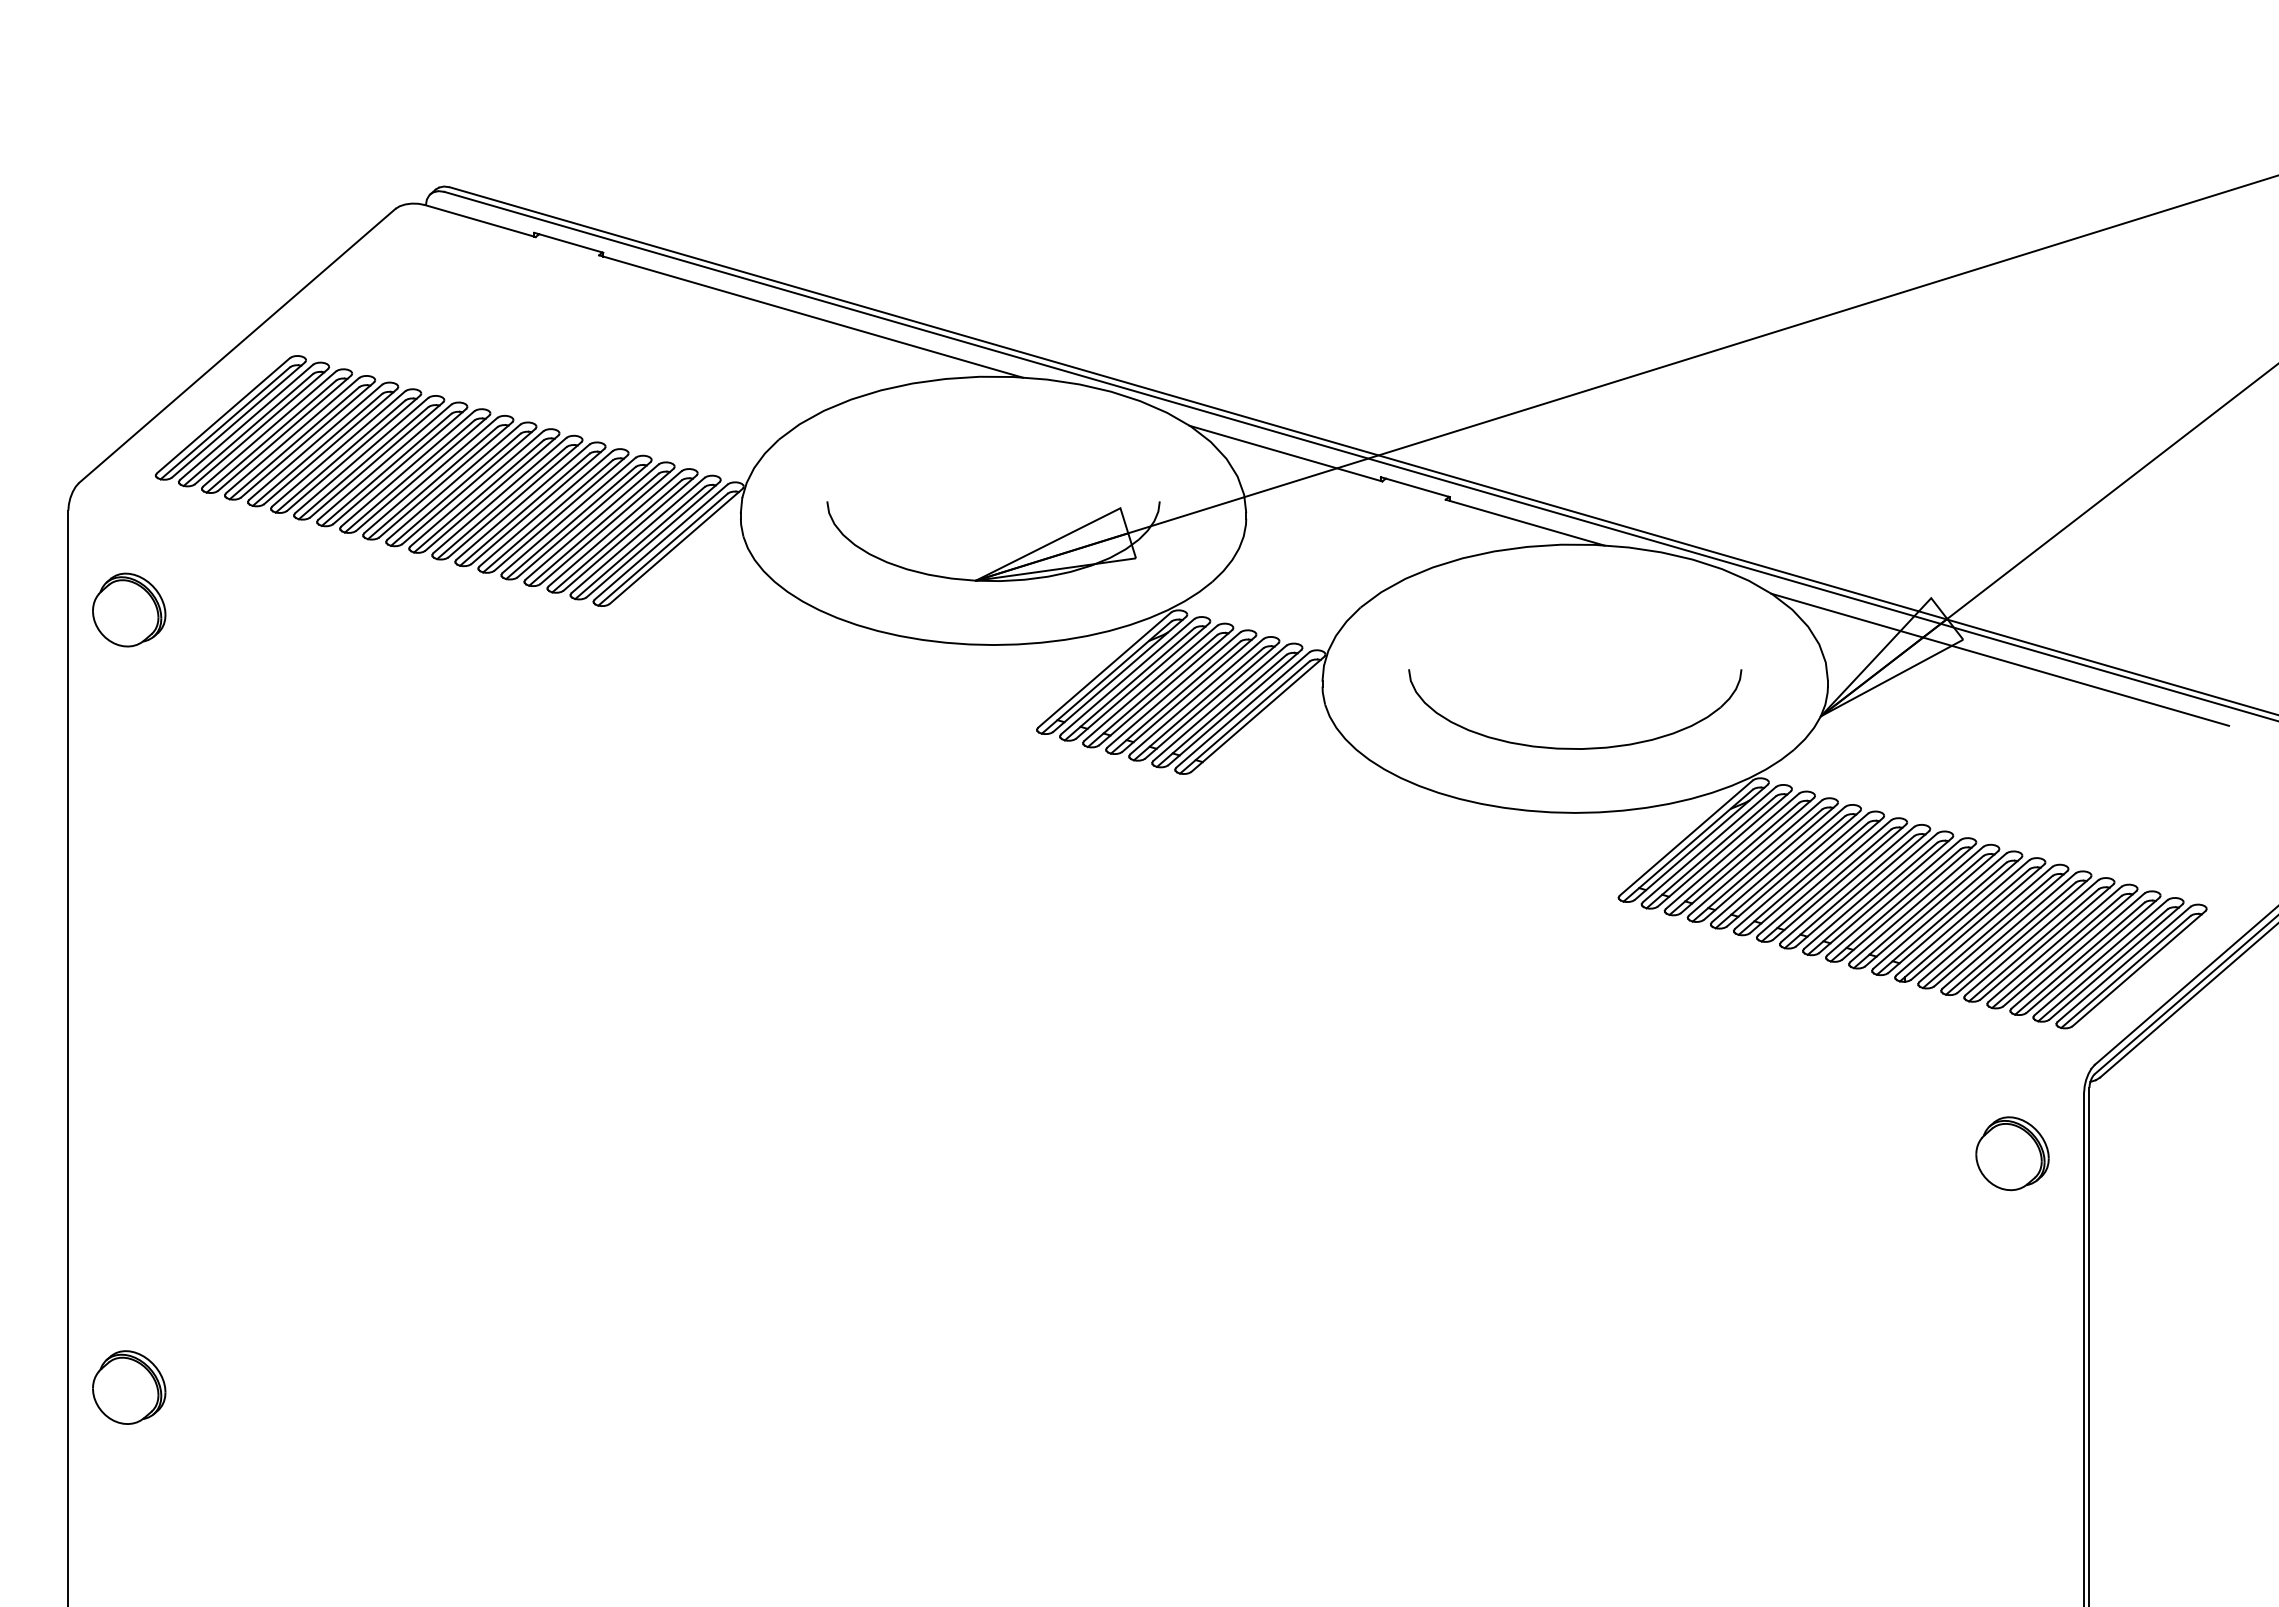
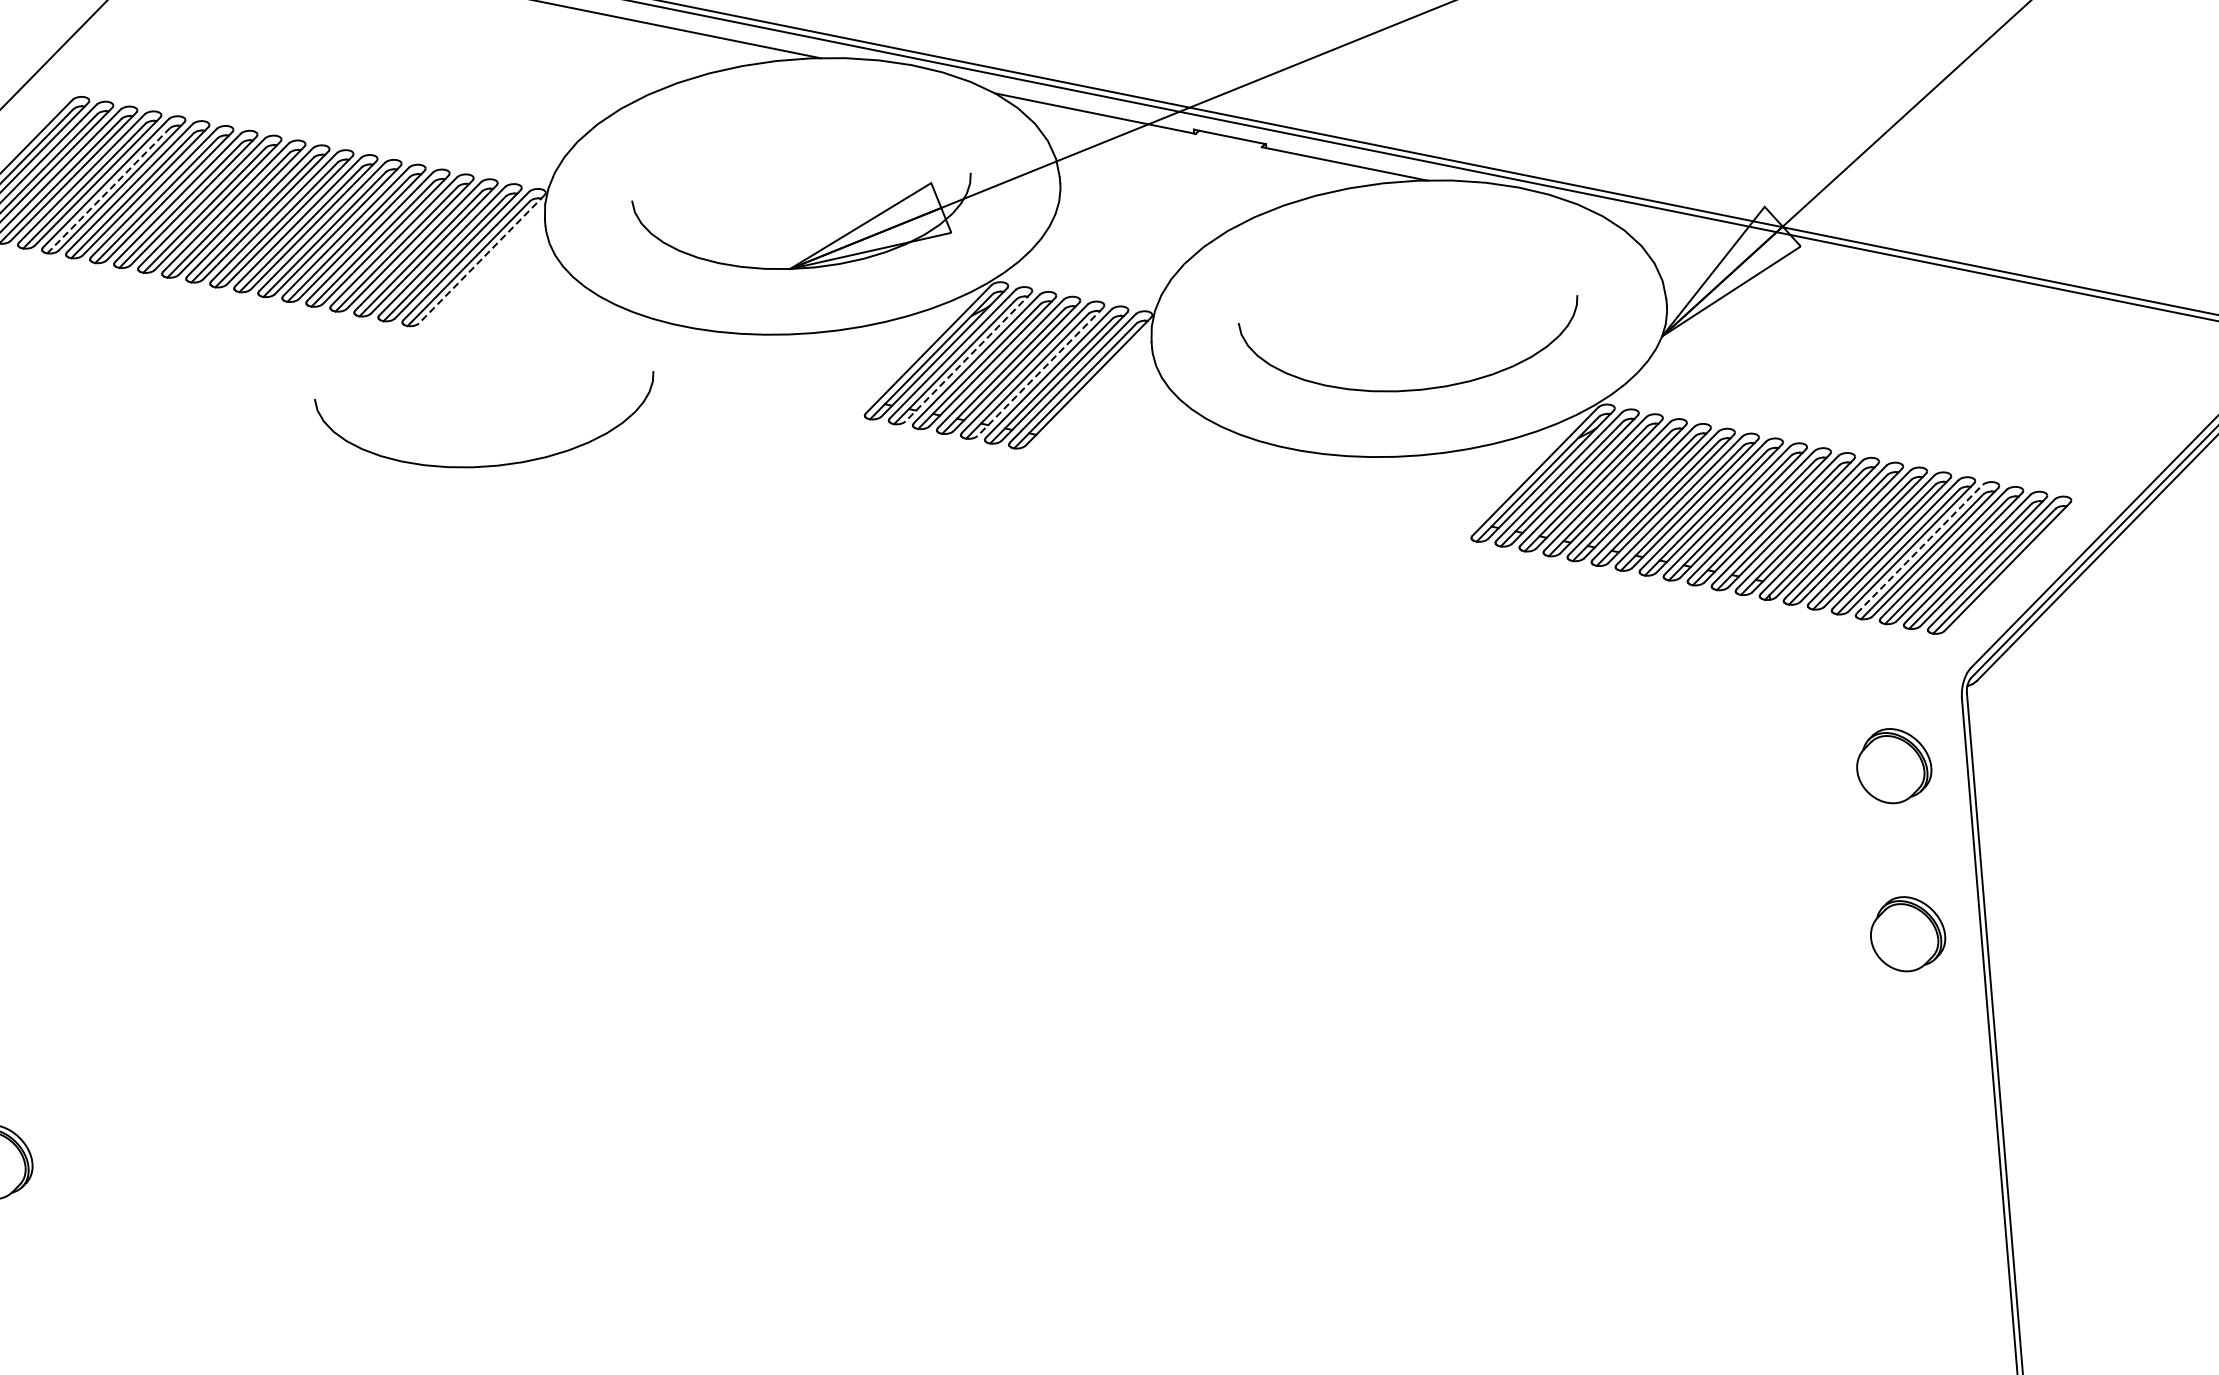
line: (317, 449) -> (108, 190), solid -> dashed
line: (676, 546) -> (482, 259), solid -> dashed
line: (2000, 659) -> (1840, 263), removed
line: (1142, 681) -> (968, 357), solid -> dashed
line: (1211, 700) -> (1040, 371), solid -> dashed
part: (662, 747) -> (484, 465), added
line: (2055, 944) -> (1920, 549), solid -> dashed
part: (2012, 1318) -> (1907, 933), added

